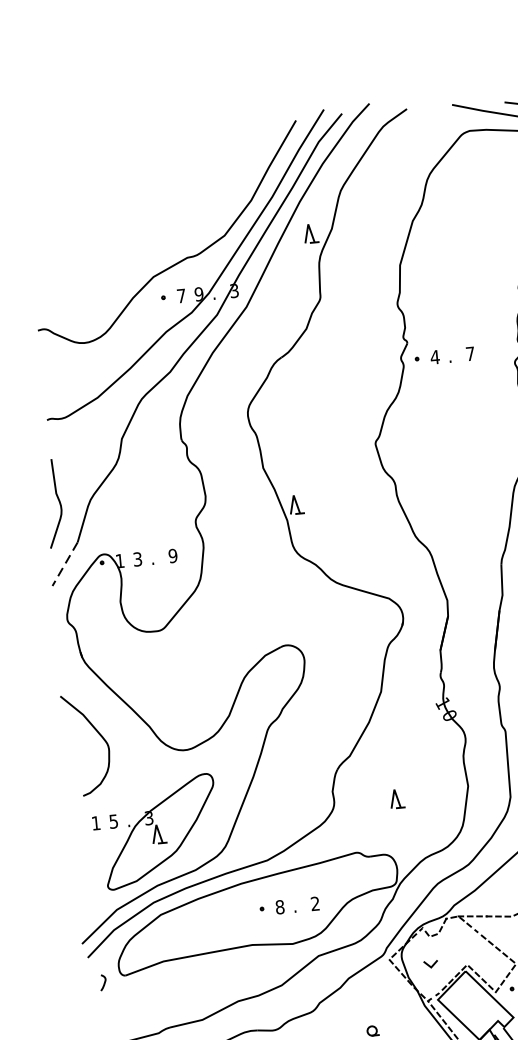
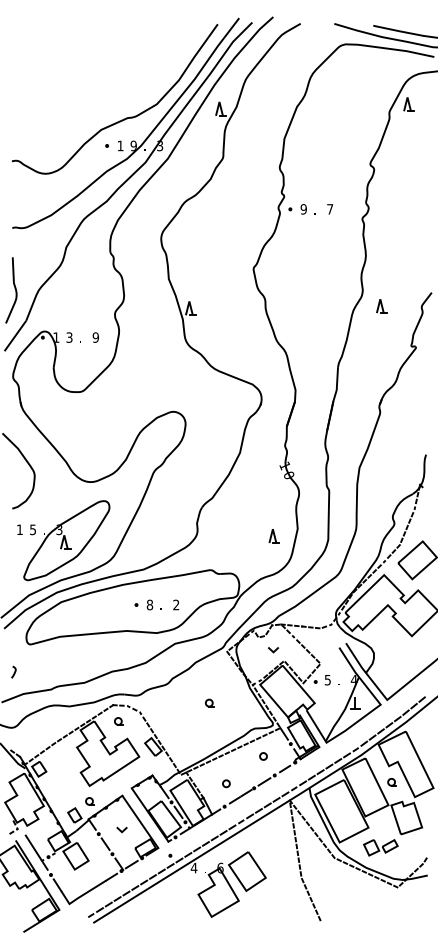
text: (181, 295) -> (120, 145), 7 -> 1
text: (434, 357) -> (303, 209), 4 -> 9
line: (65, 564) -> (15, 336), dashed -> solid
part: (396, 799) -> (273, 536), moved
line: (431, 965) -> (273, 650), moved
curve: (104, 981) -> (14, 671), moved

